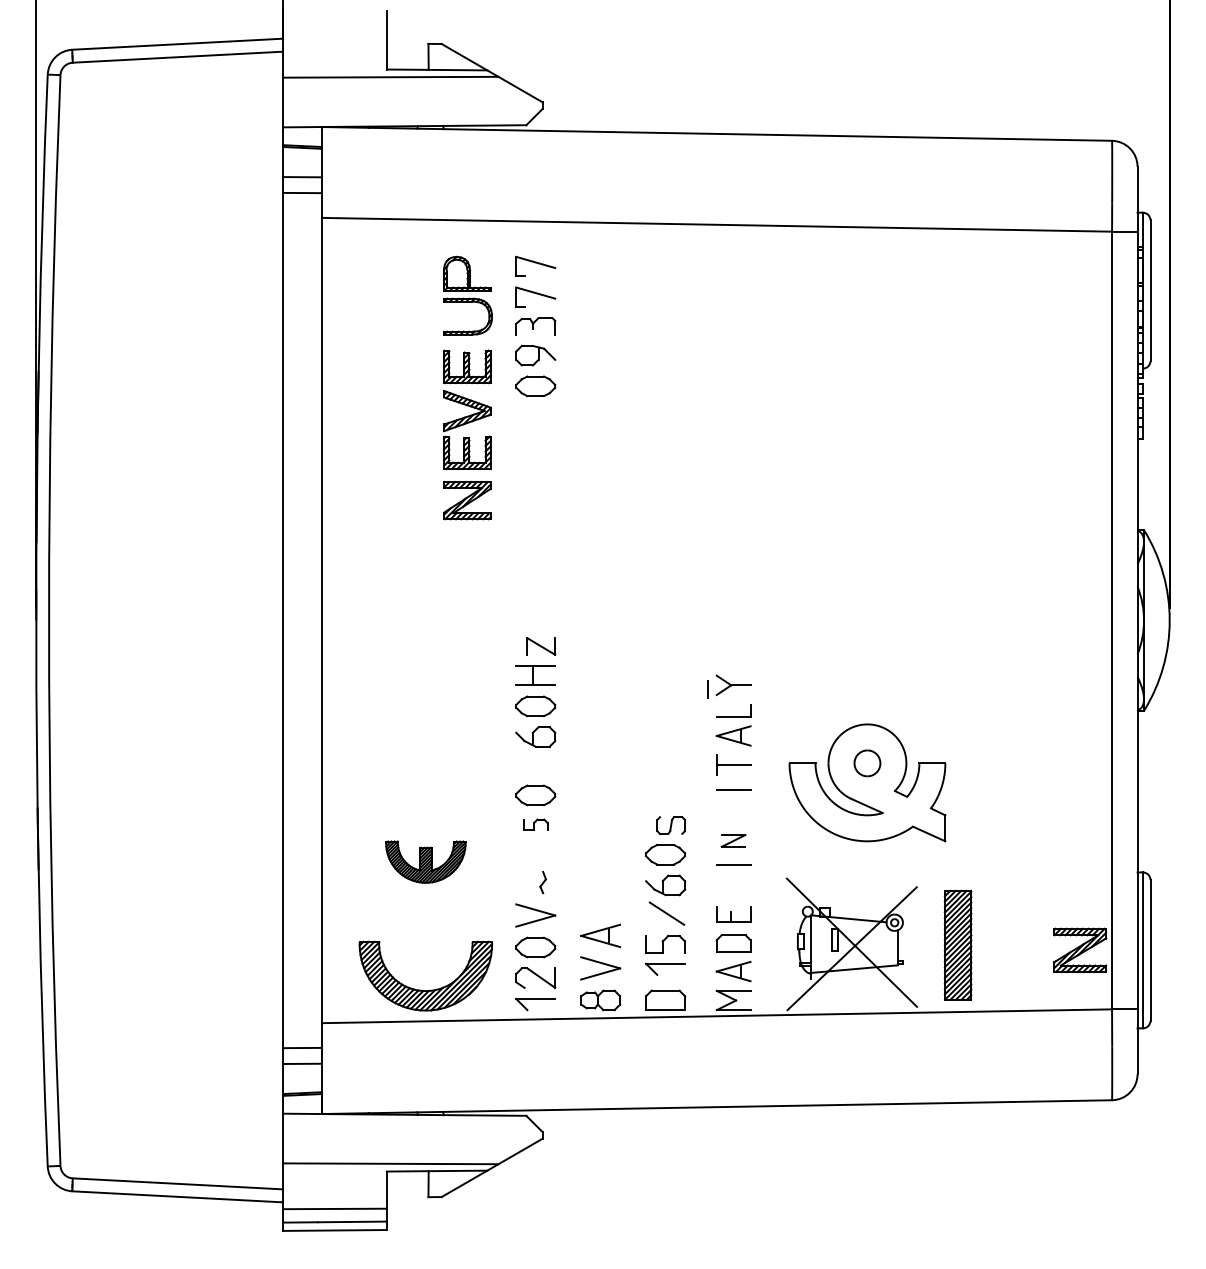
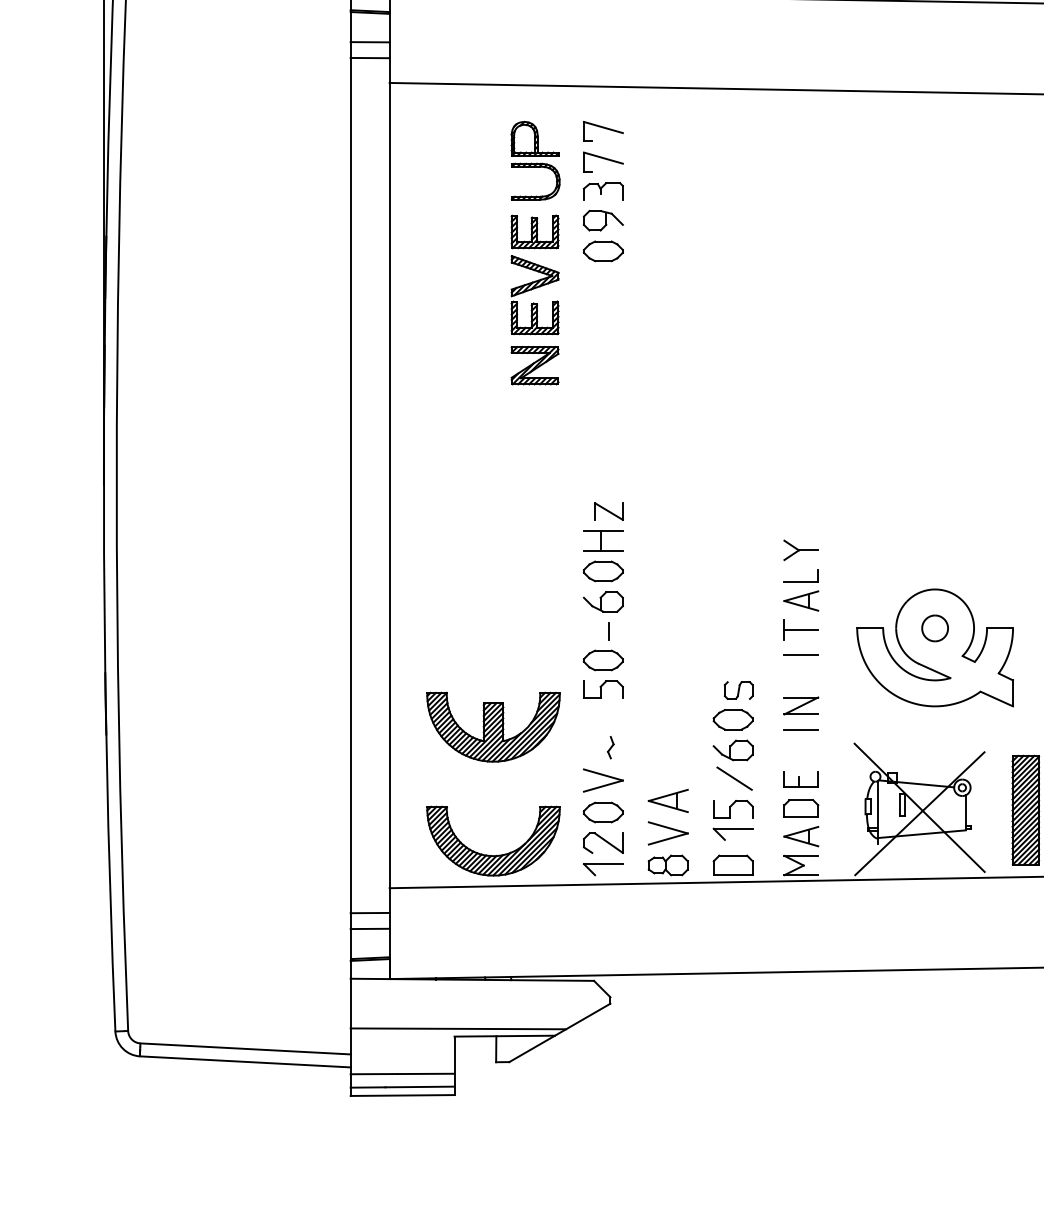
line: (707, 689) -> (608, 631), moved
part: (535, 824) -> (603, 689), size x1.67
part: (733, 840) -> (801, 705), size x1.43
part: (425, 861) -> (493, 726), size x1.67

